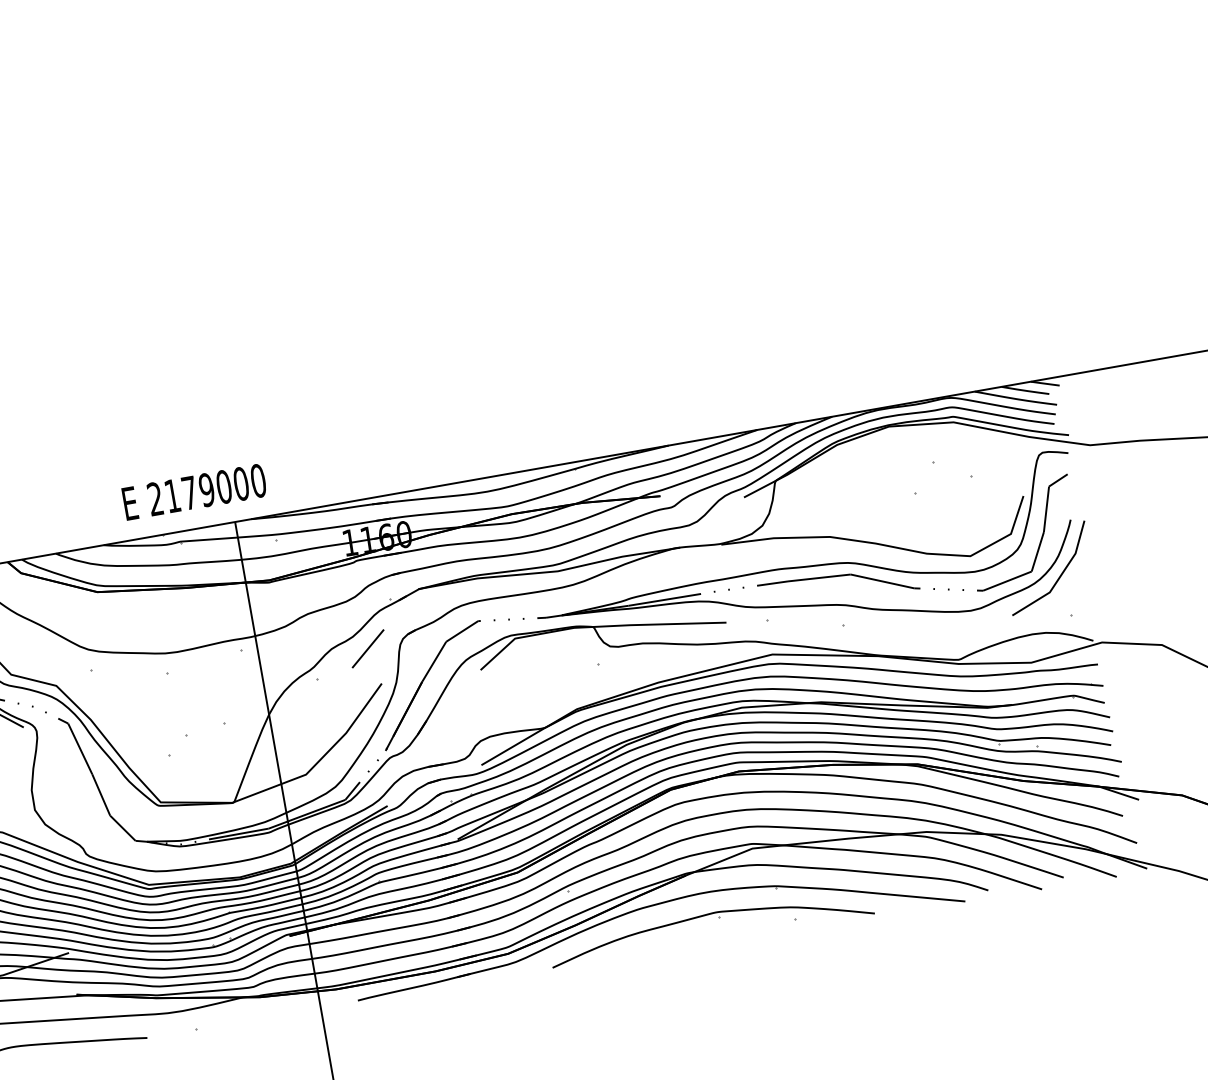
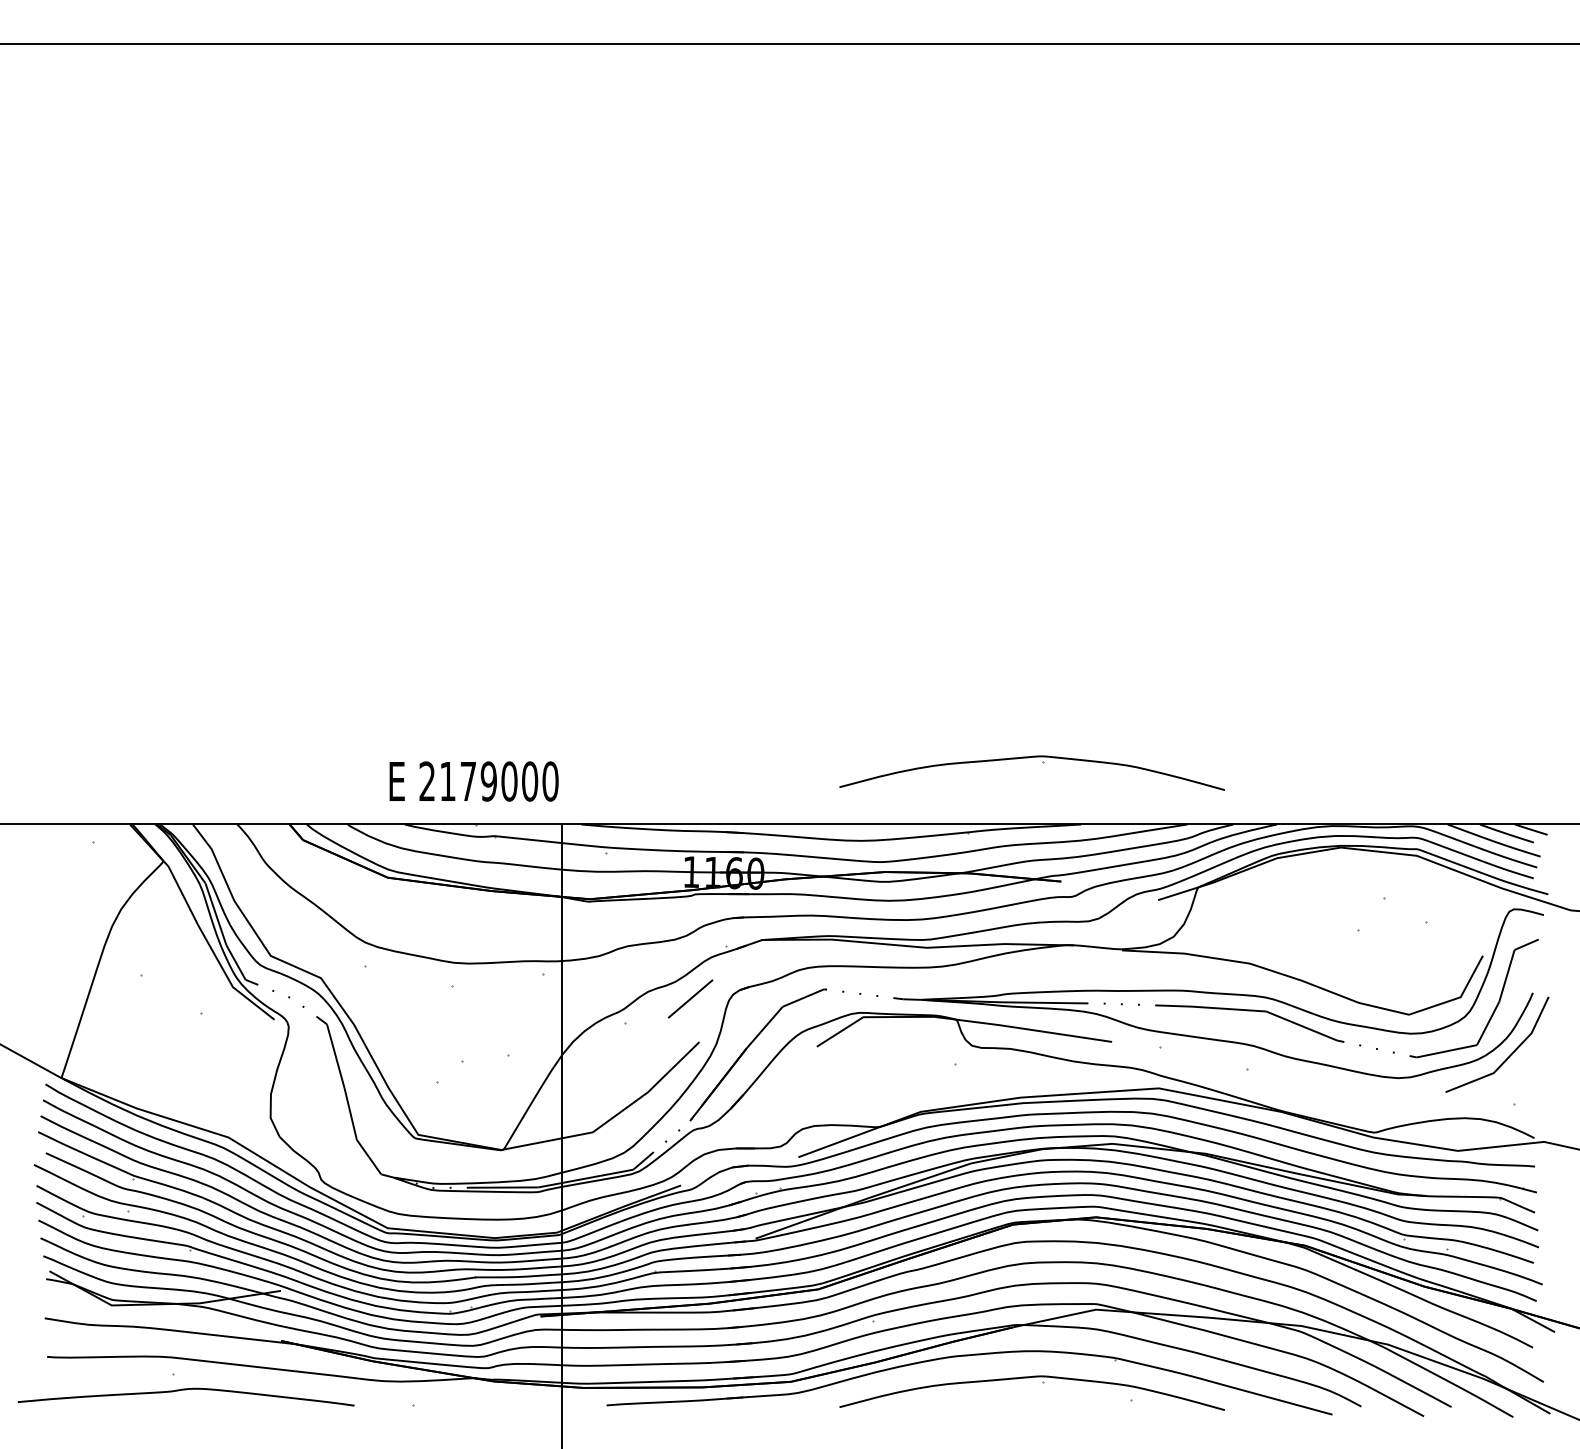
part: (614, 398) -> (1028, 758), added
text: (194, 492) -> (473, 781), moved

